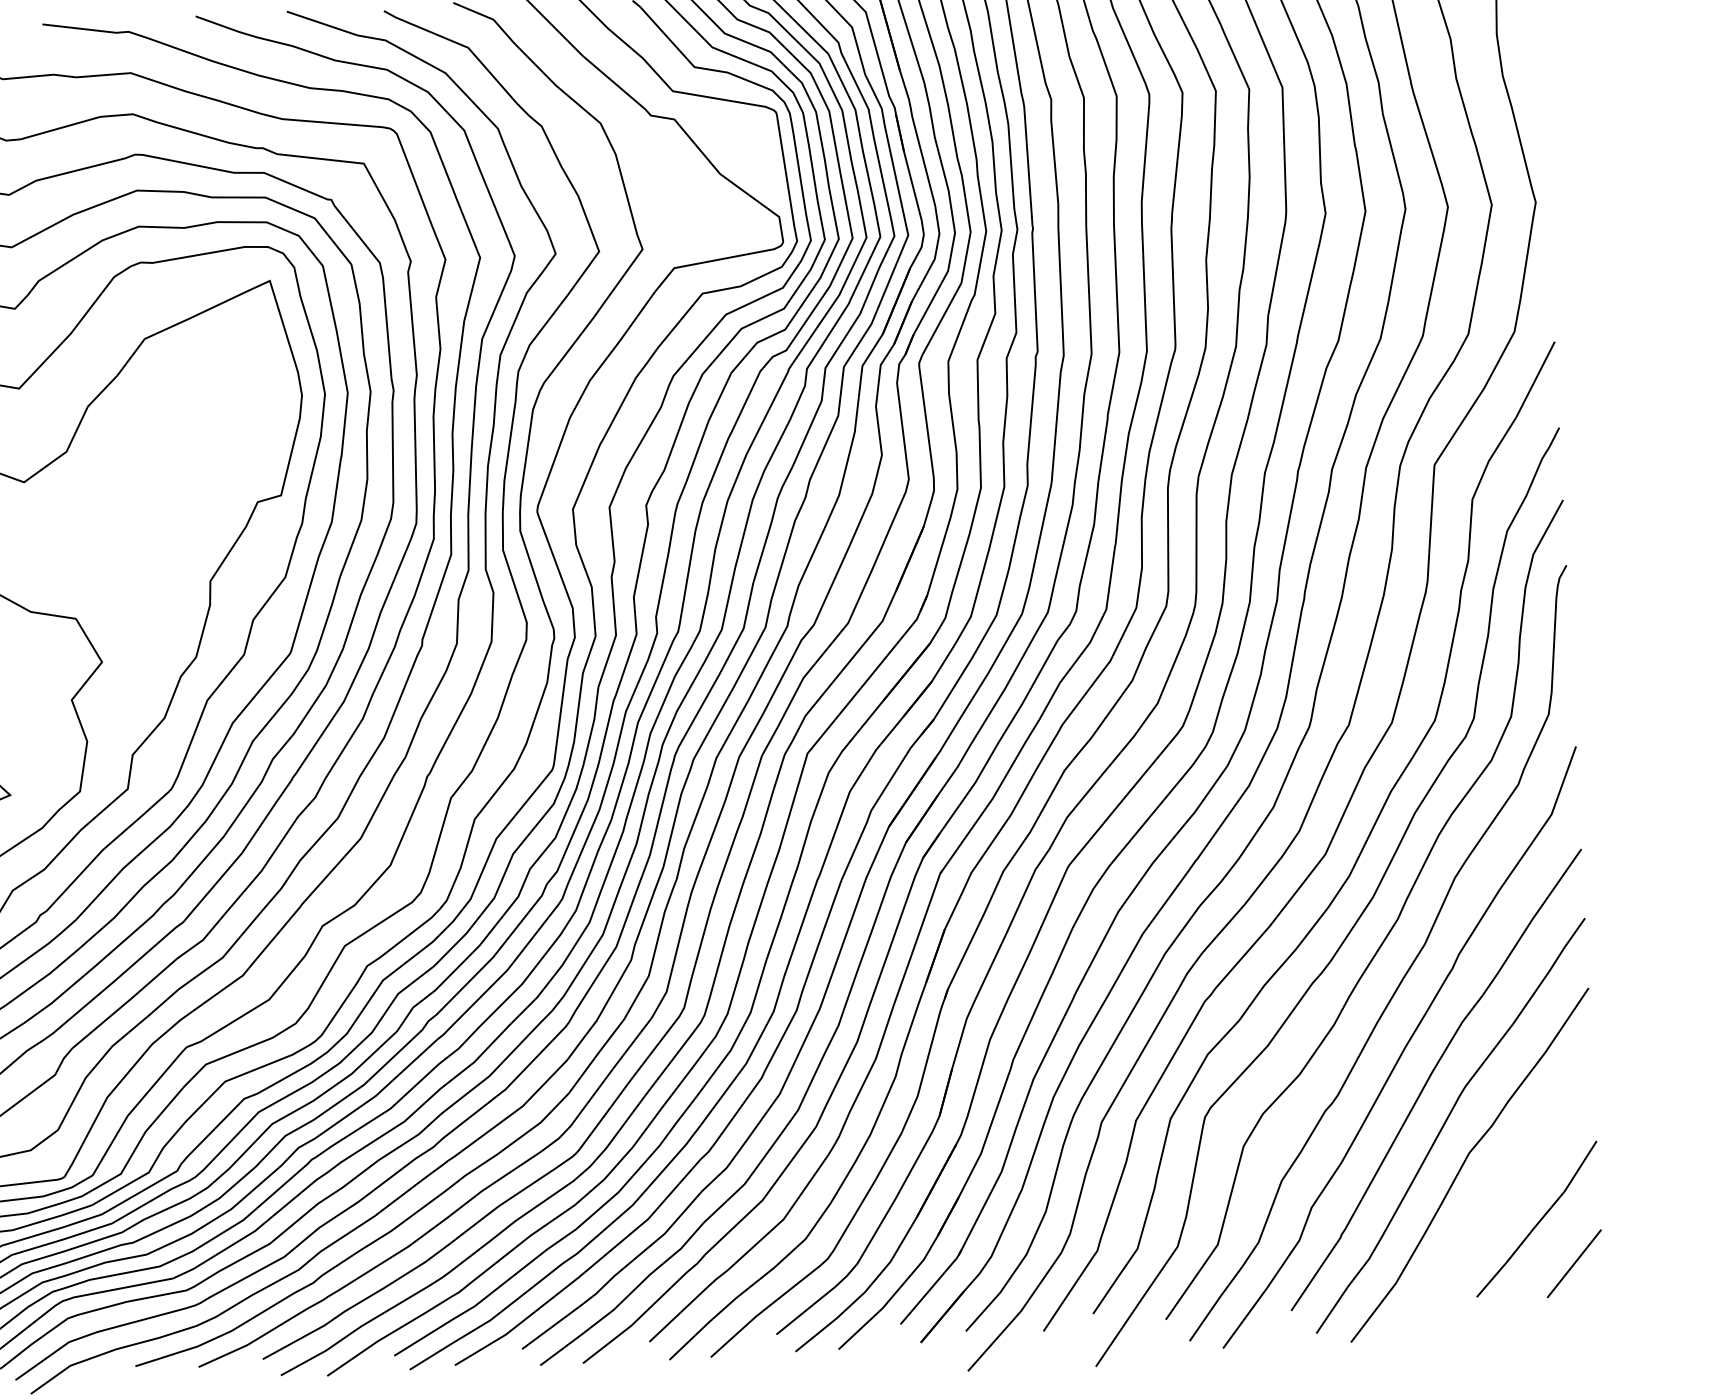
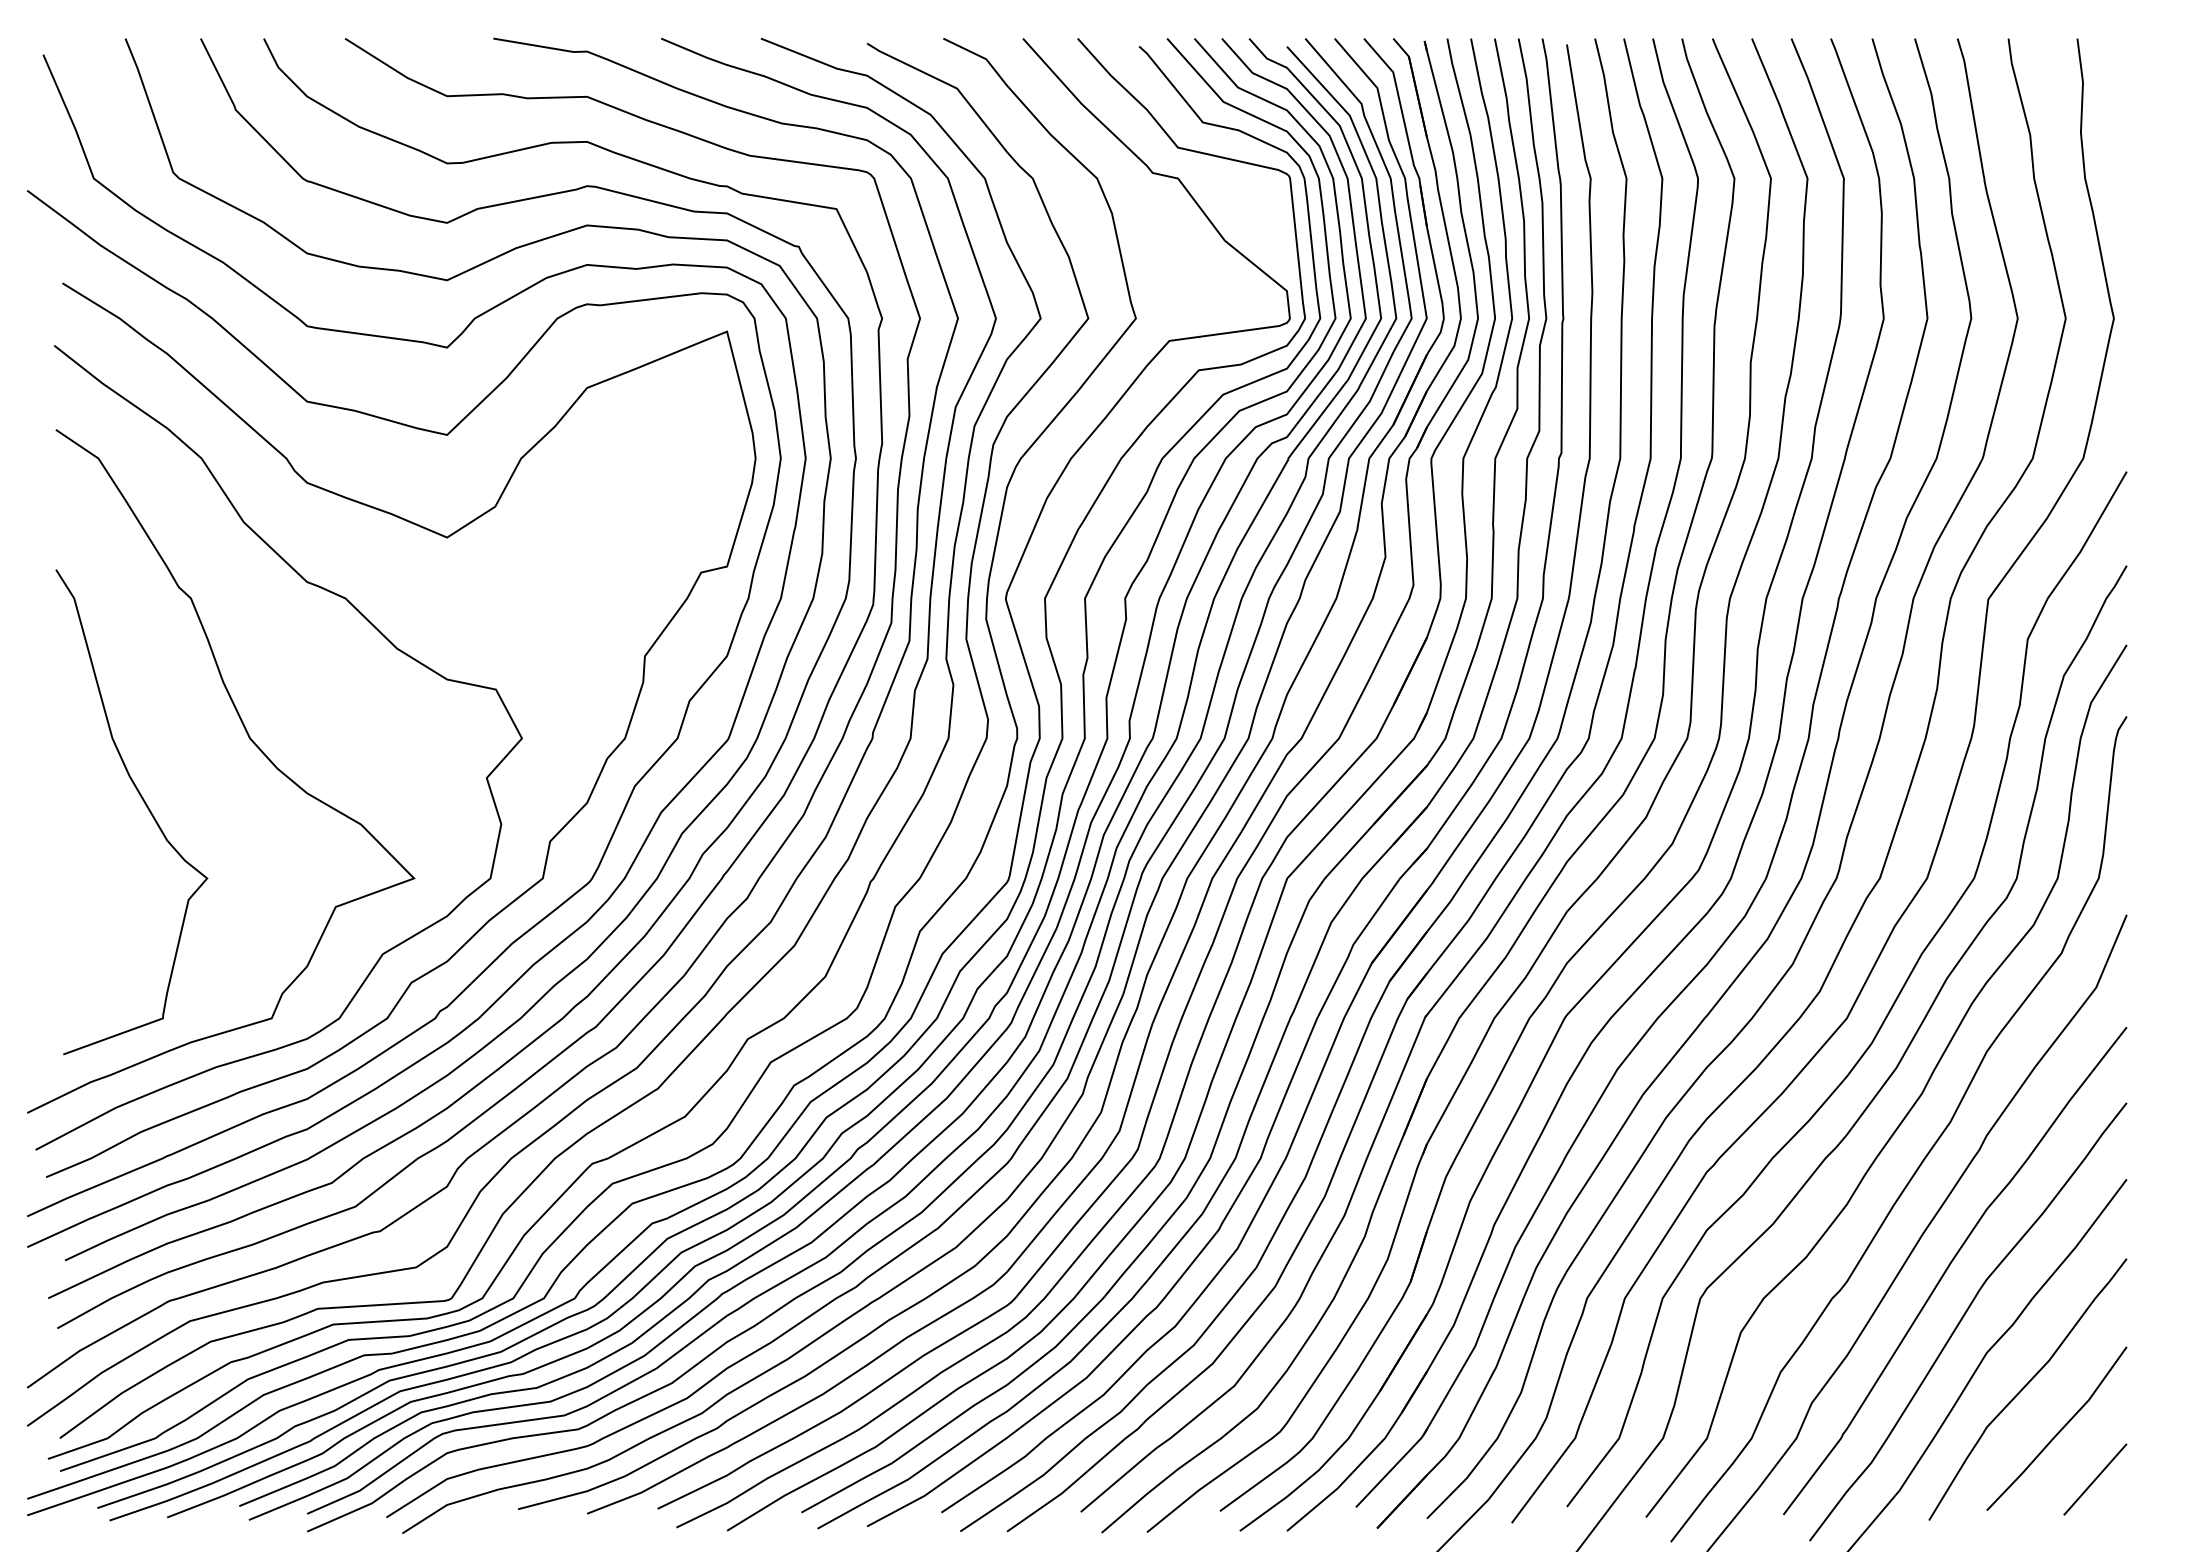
curve: (1506, 1182) -> (2025, 1387), added

